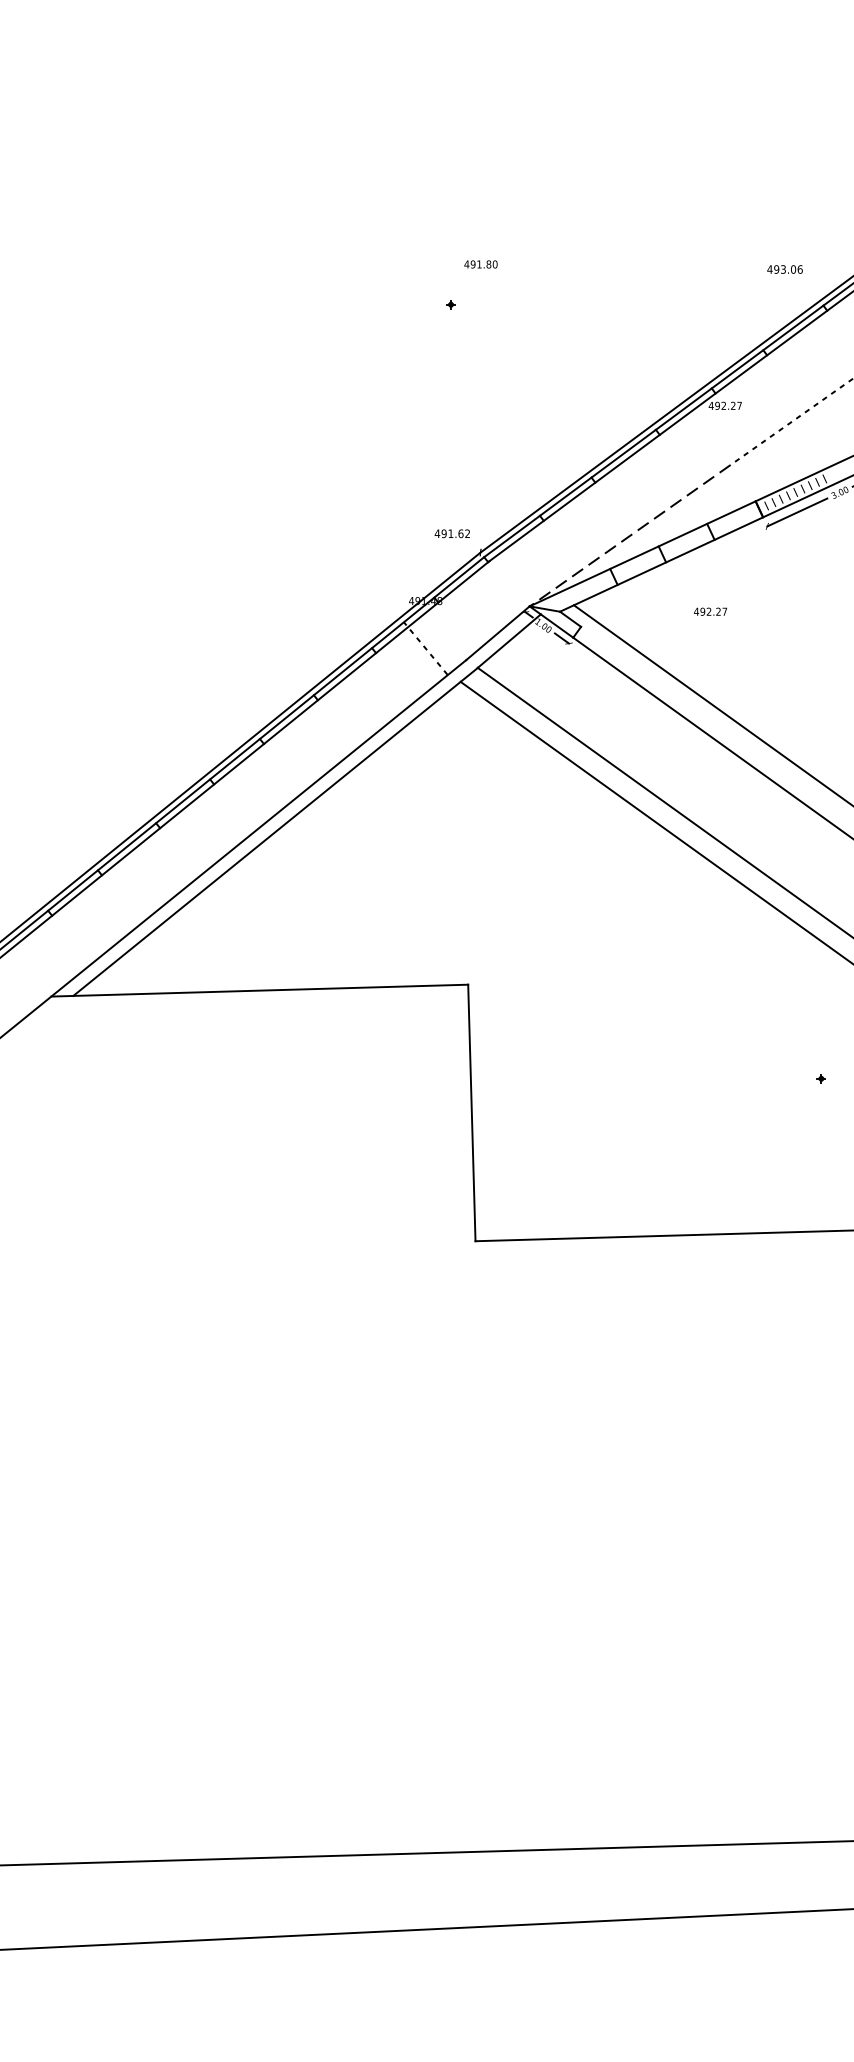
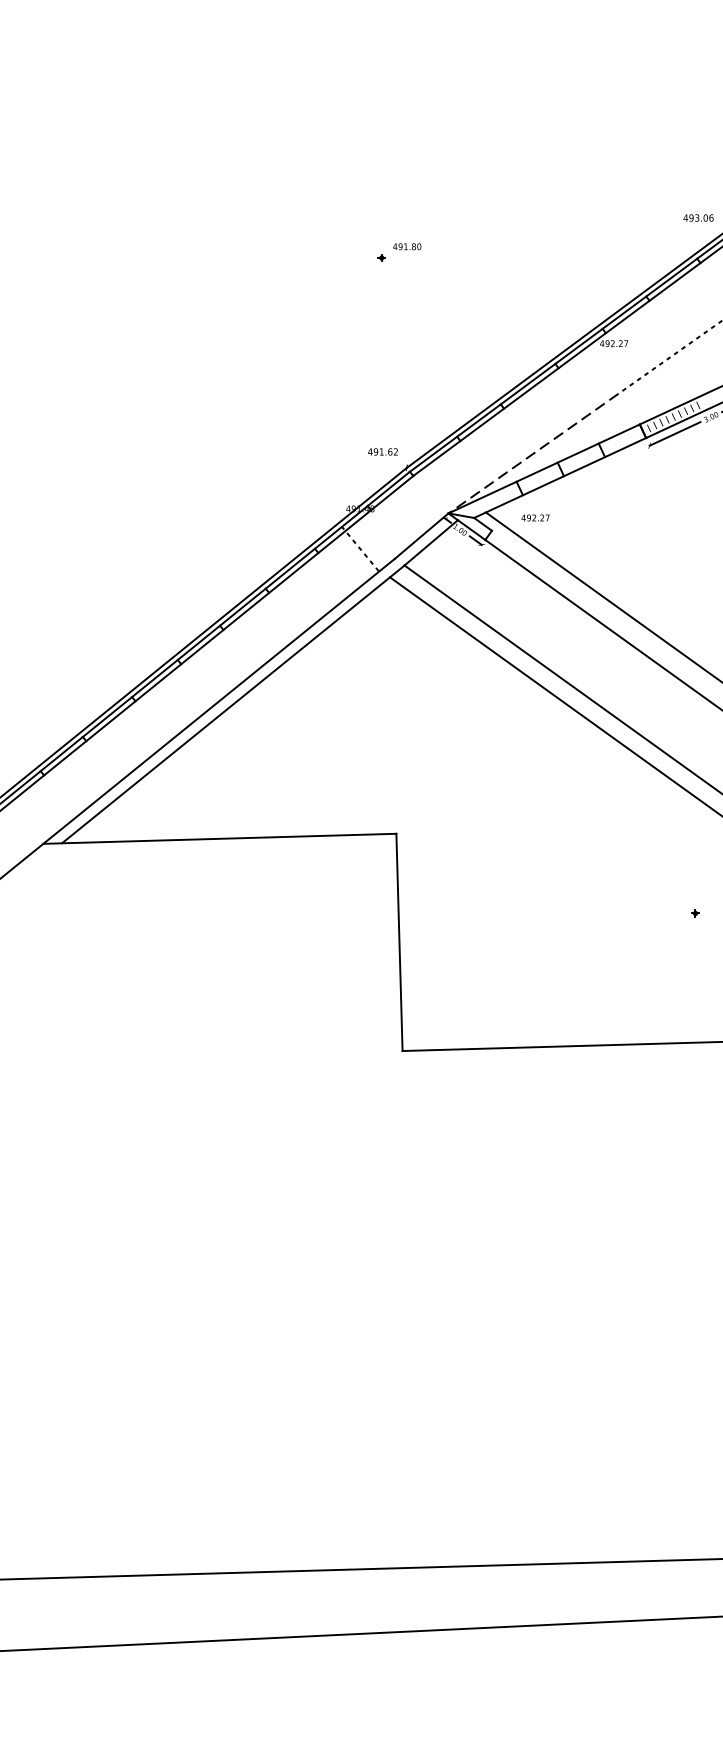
text: (480, 264) -> (406, 246), moved
text: (784, 269) -> (698, 218), moved
text: (710, 611) -> (535, 517), moved

